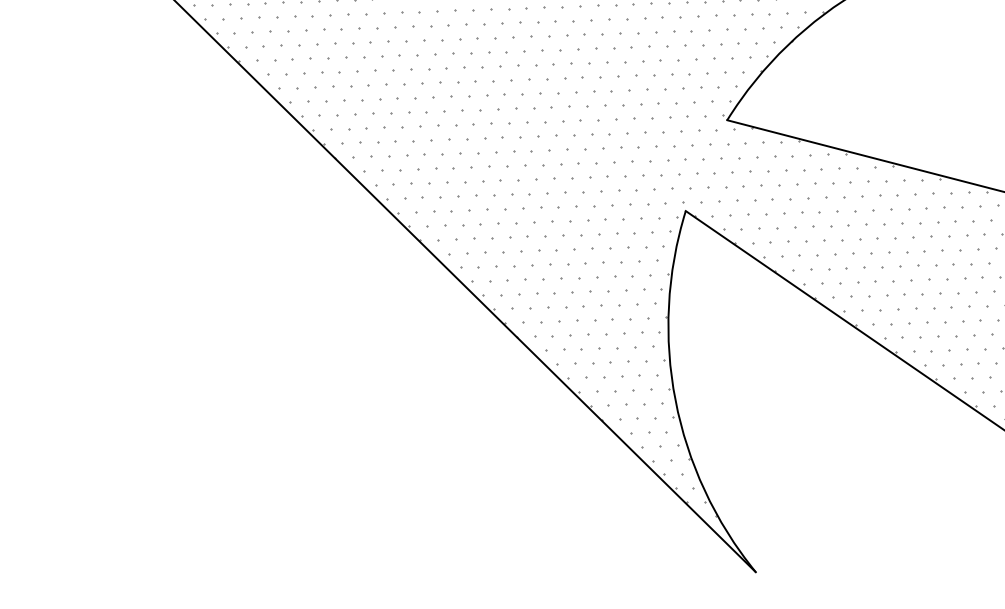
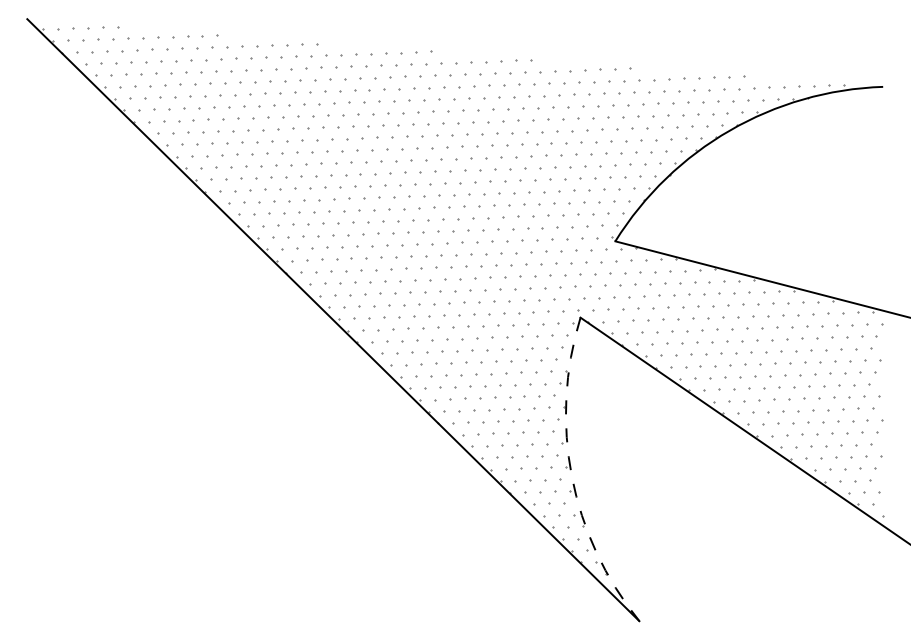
arc: (675, 400) -> (571, 476), solid -> dashed

